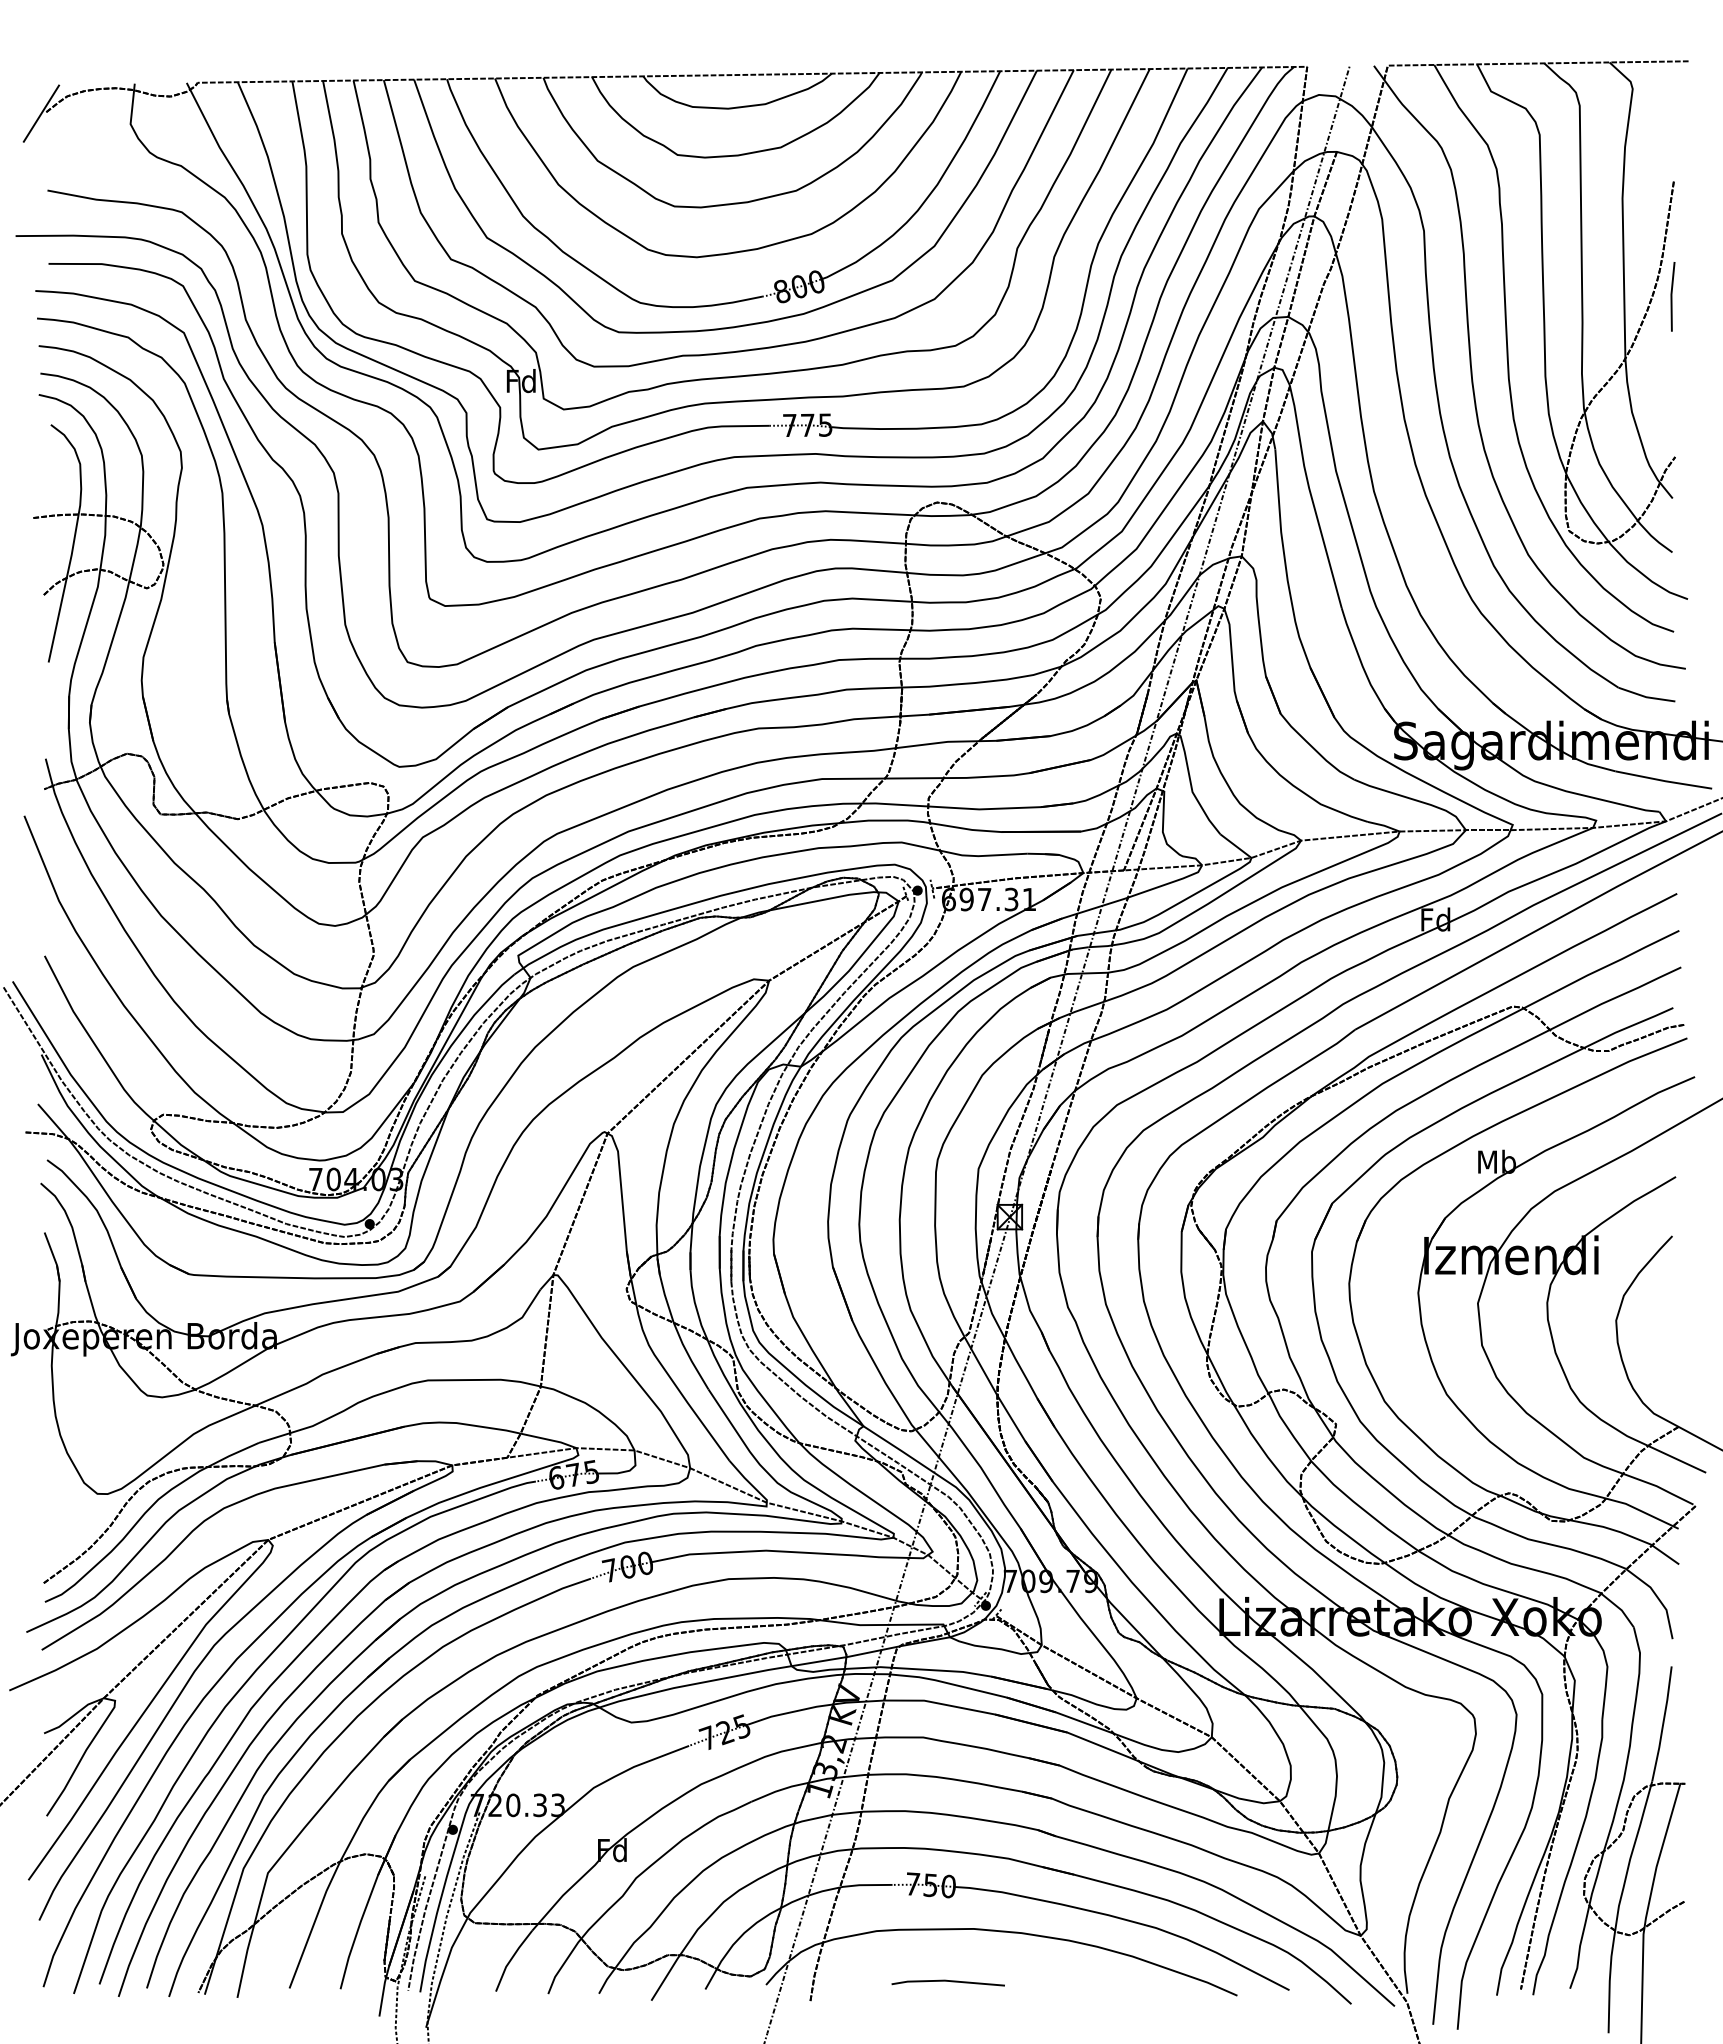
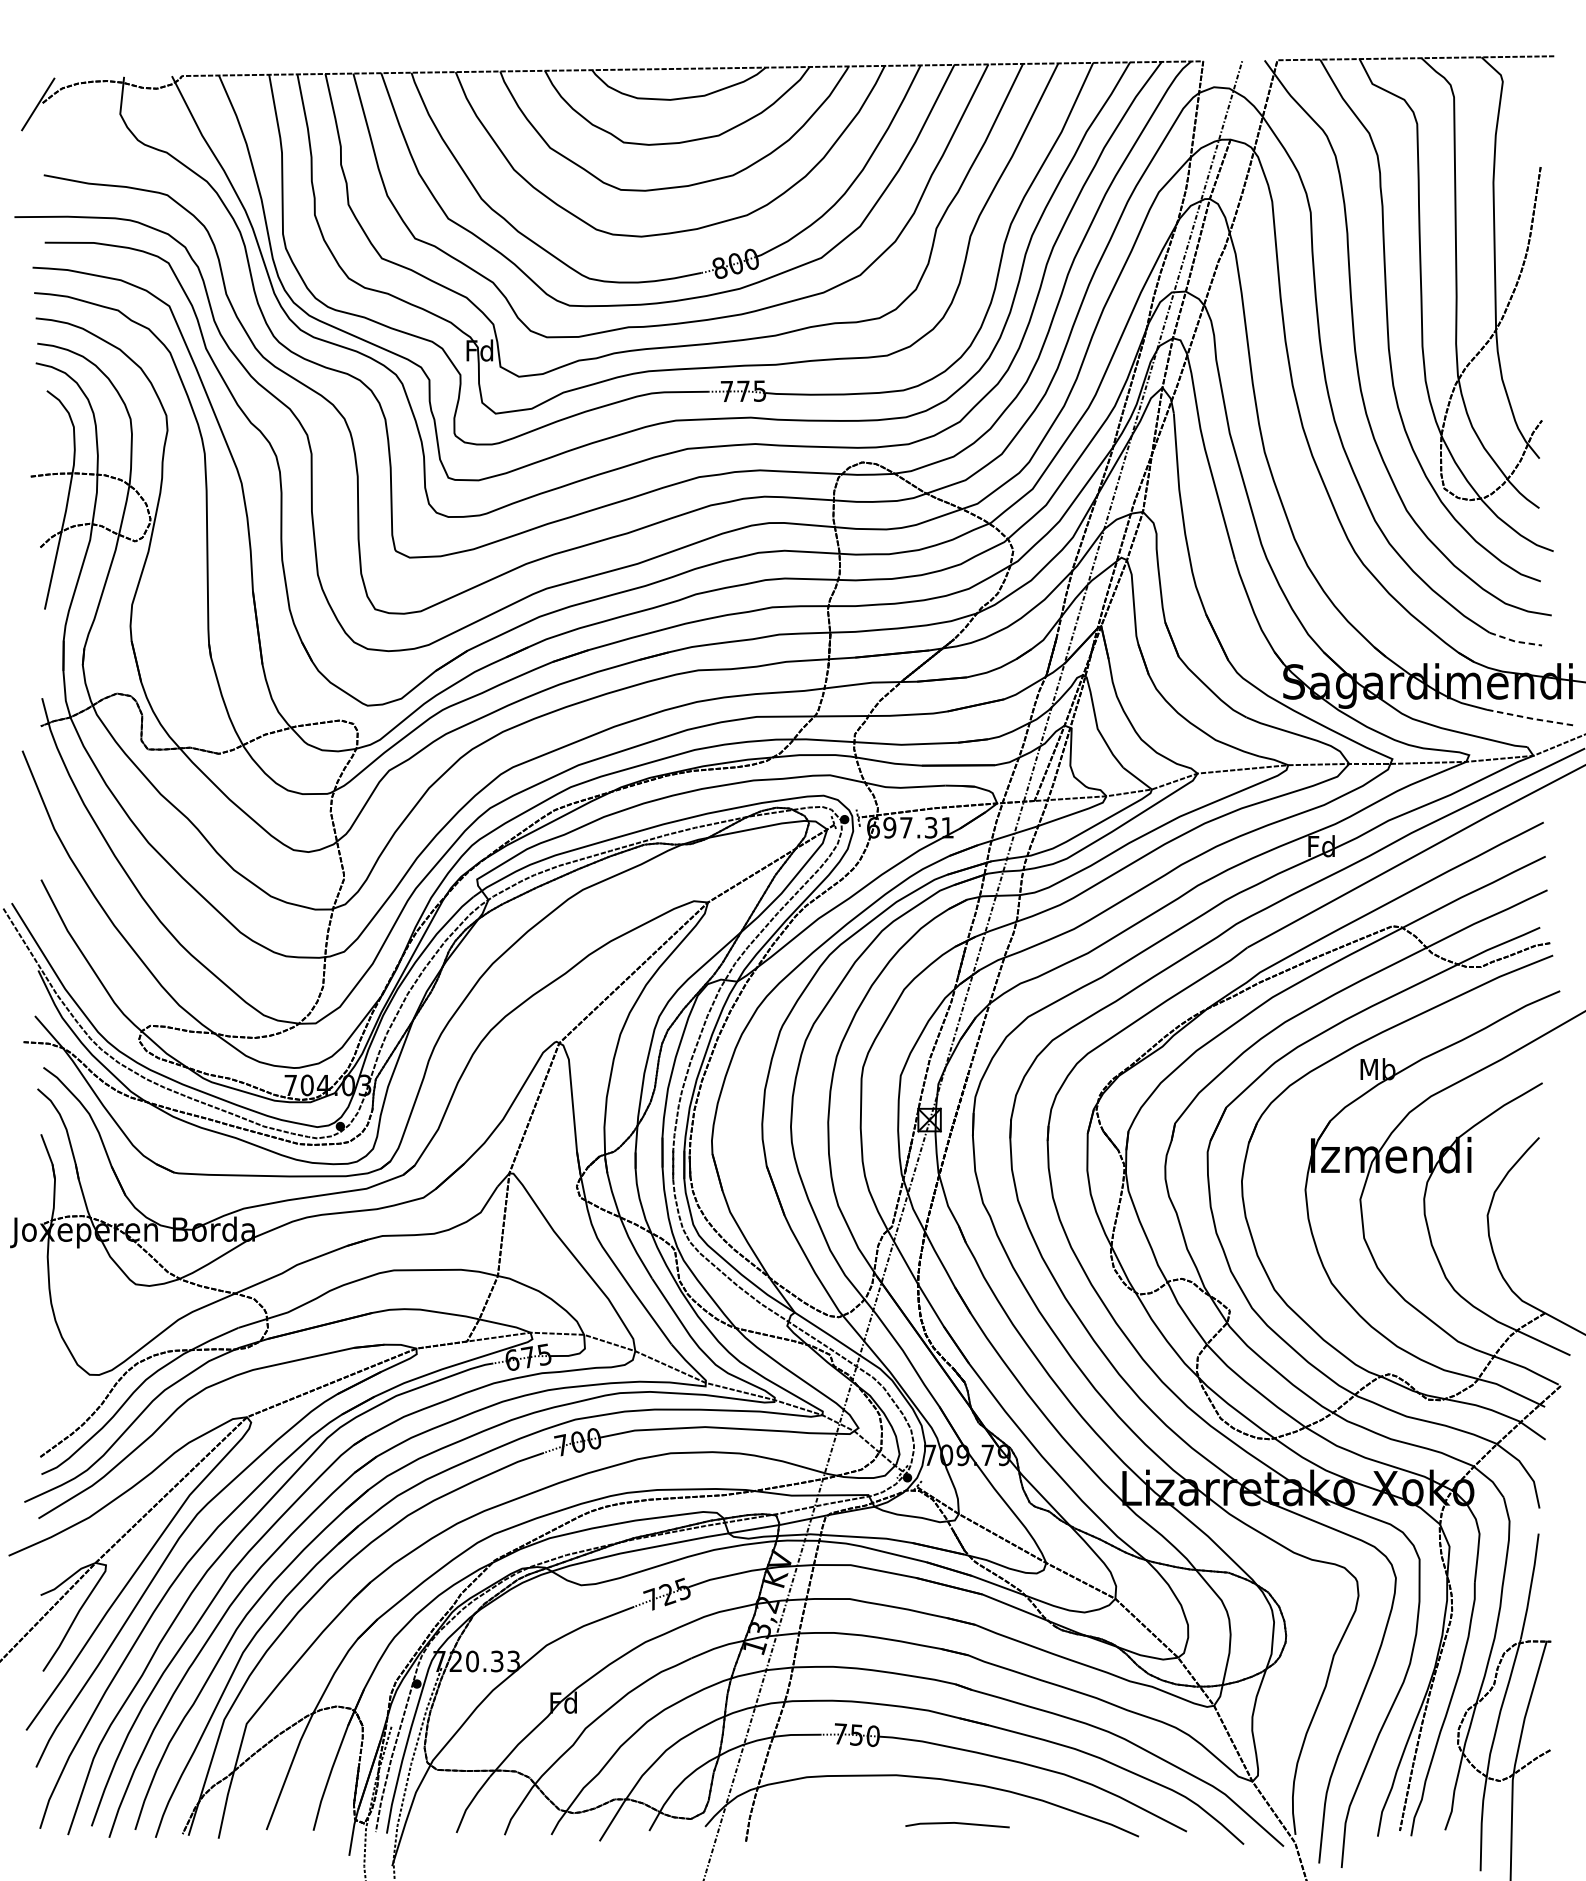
line: (1672, 296) -> (1539, 272), removed
line: (1646, 697) -> (1515, 641), solid -> dashed
line: (1664, 781) -> (1532, 719), solid -> dashed
line: (947, 1981) -> (956, 1823), moved

